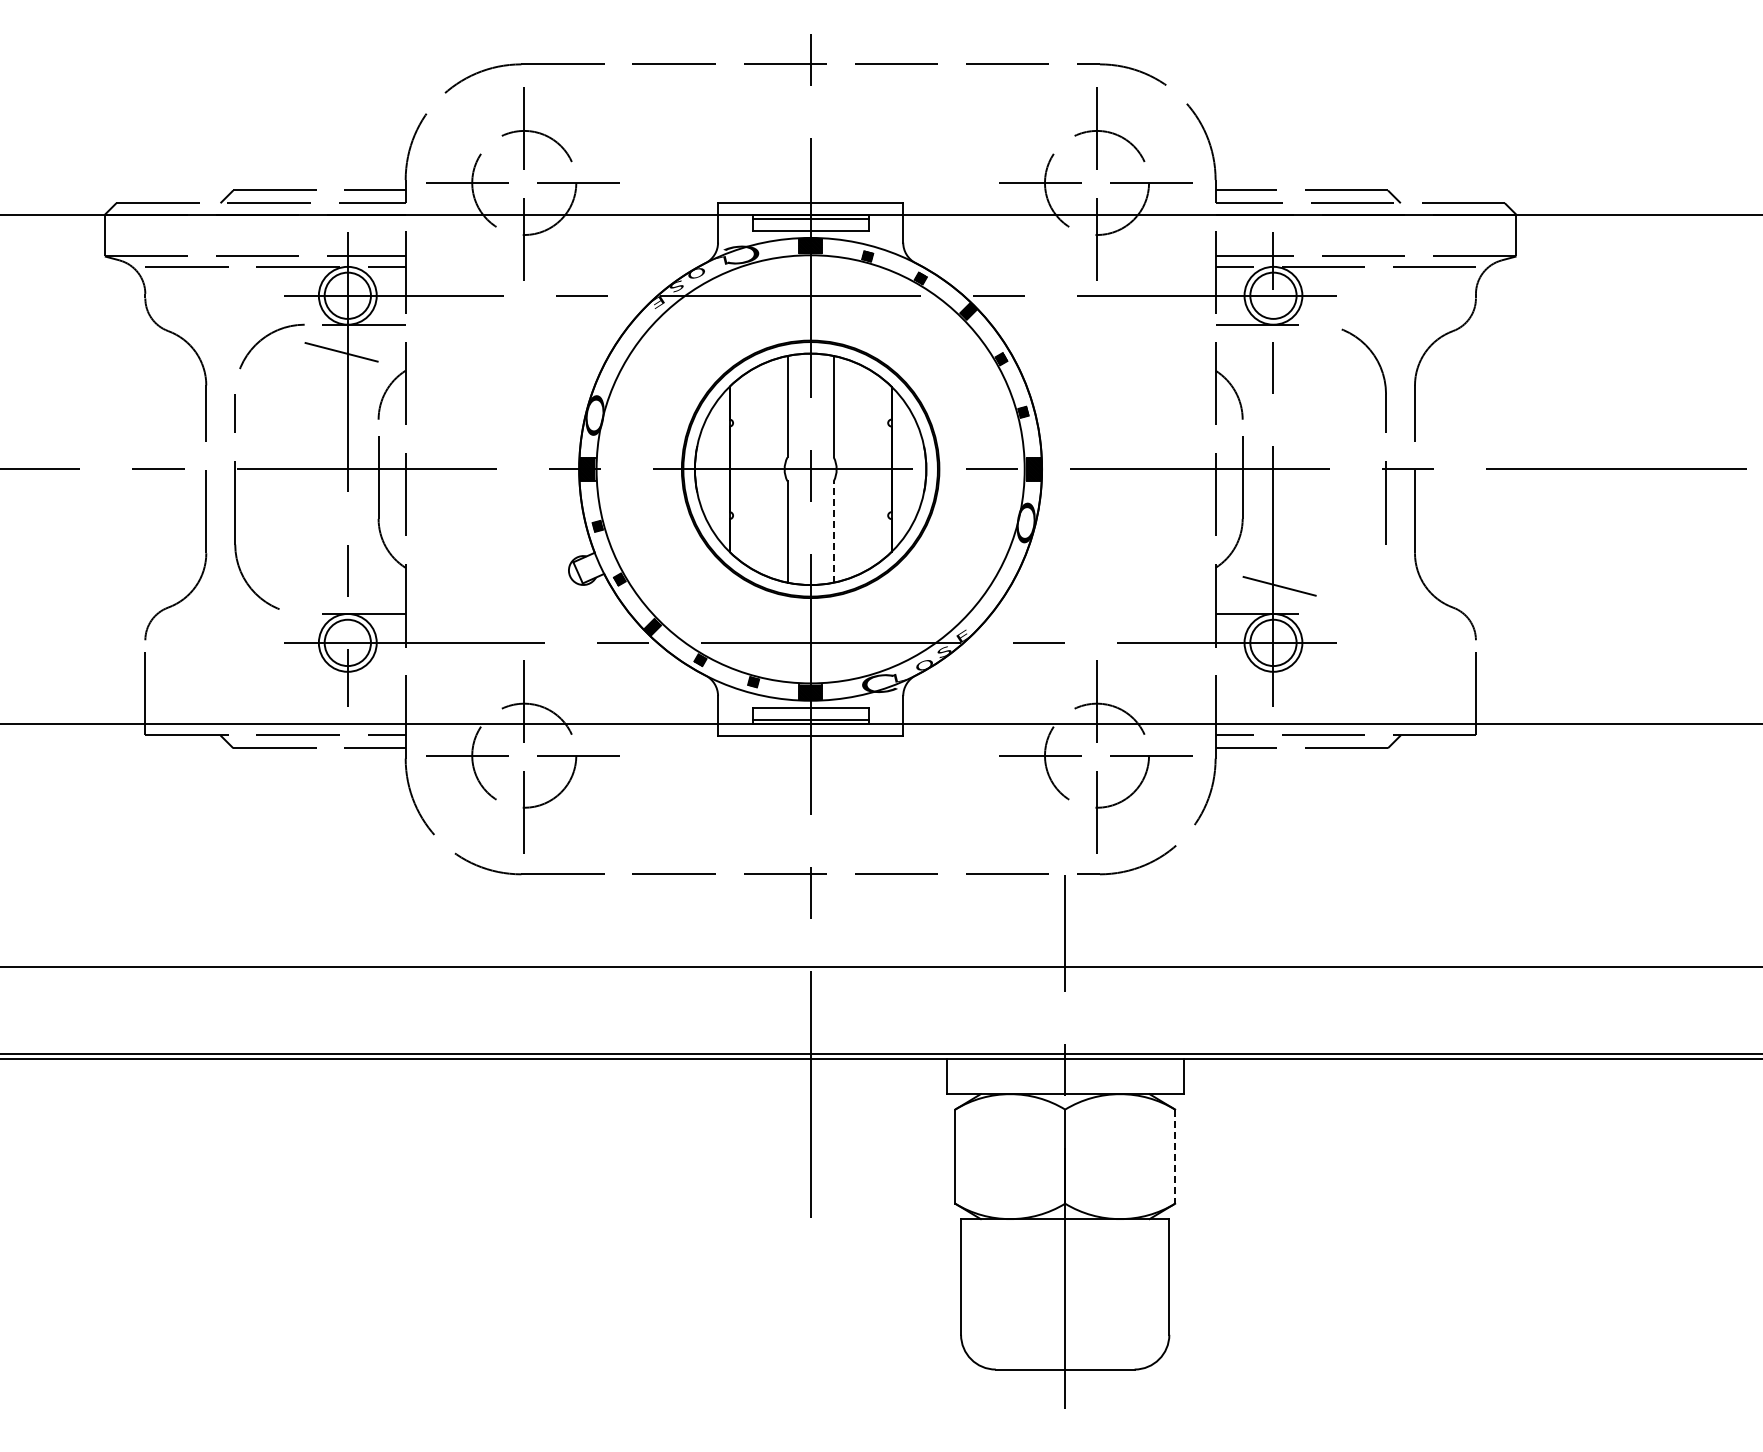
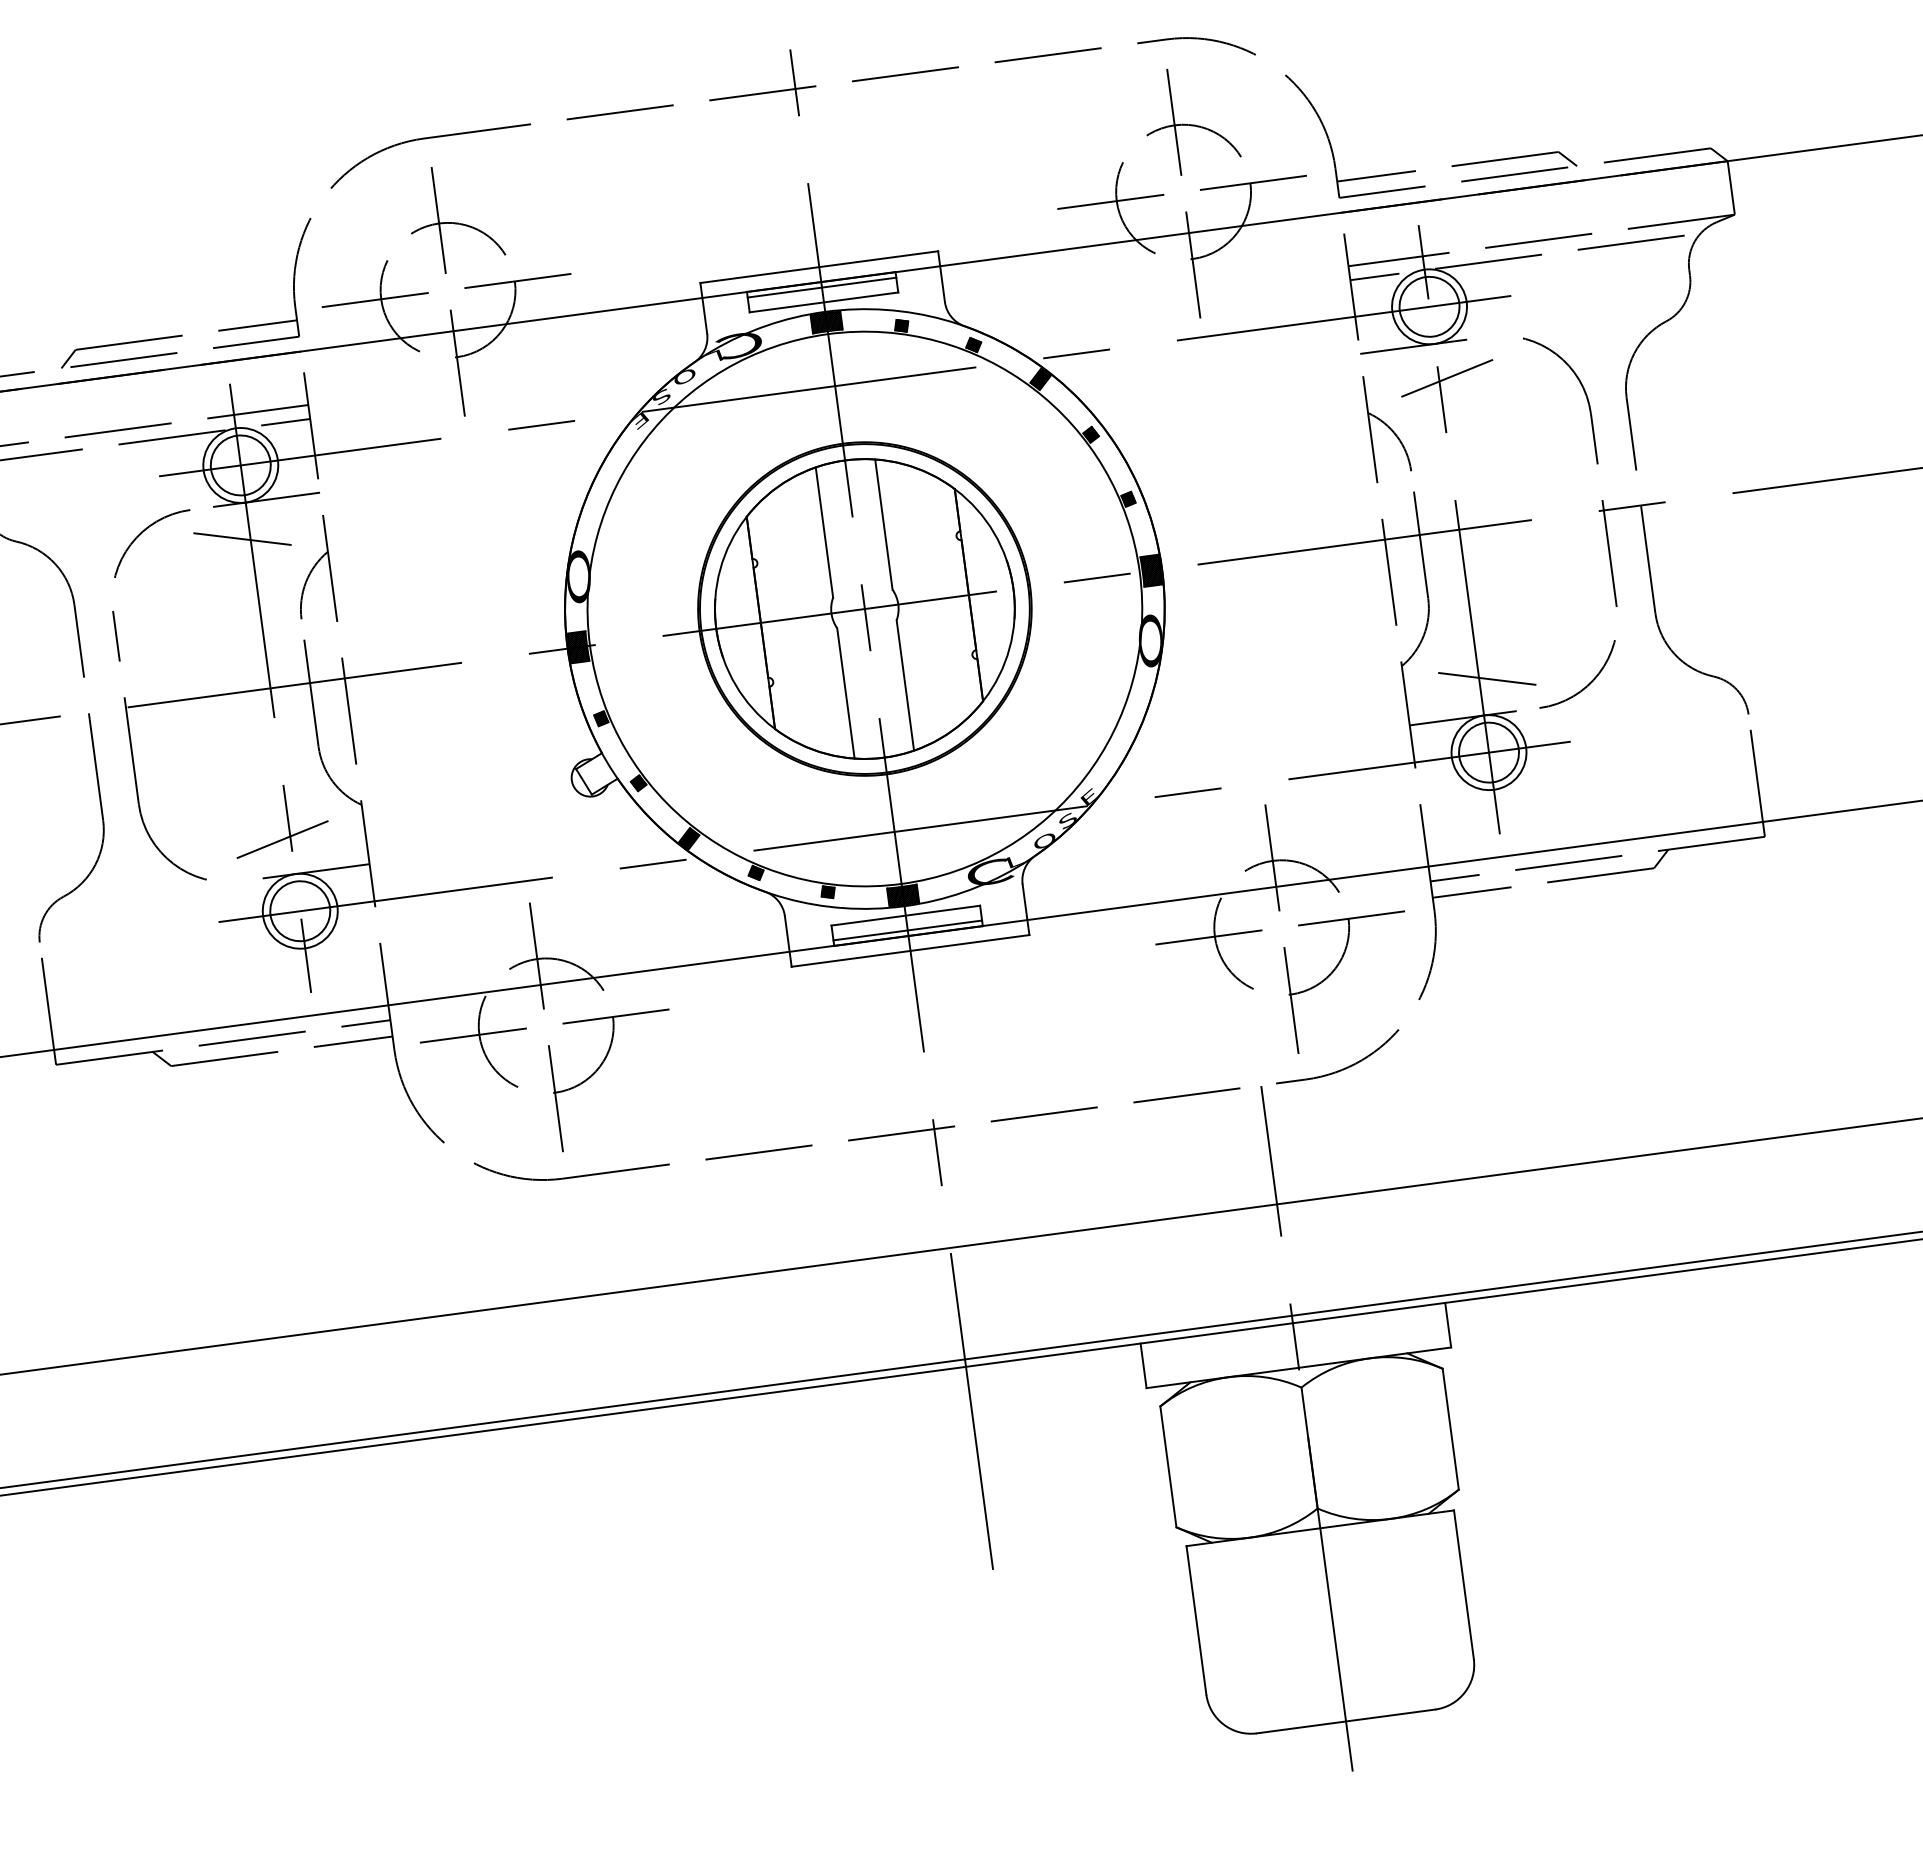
line: (1279, 351) -> (1446, 377), added
line: (833, 532) -> (905, 686), dashed -> solid
line: (341, 585) -> (282, 838), added
arc: (1355, 600) -> (1587, 684), added
line: (1175, 1157) -> (1451, 1430), dashed -> solid

